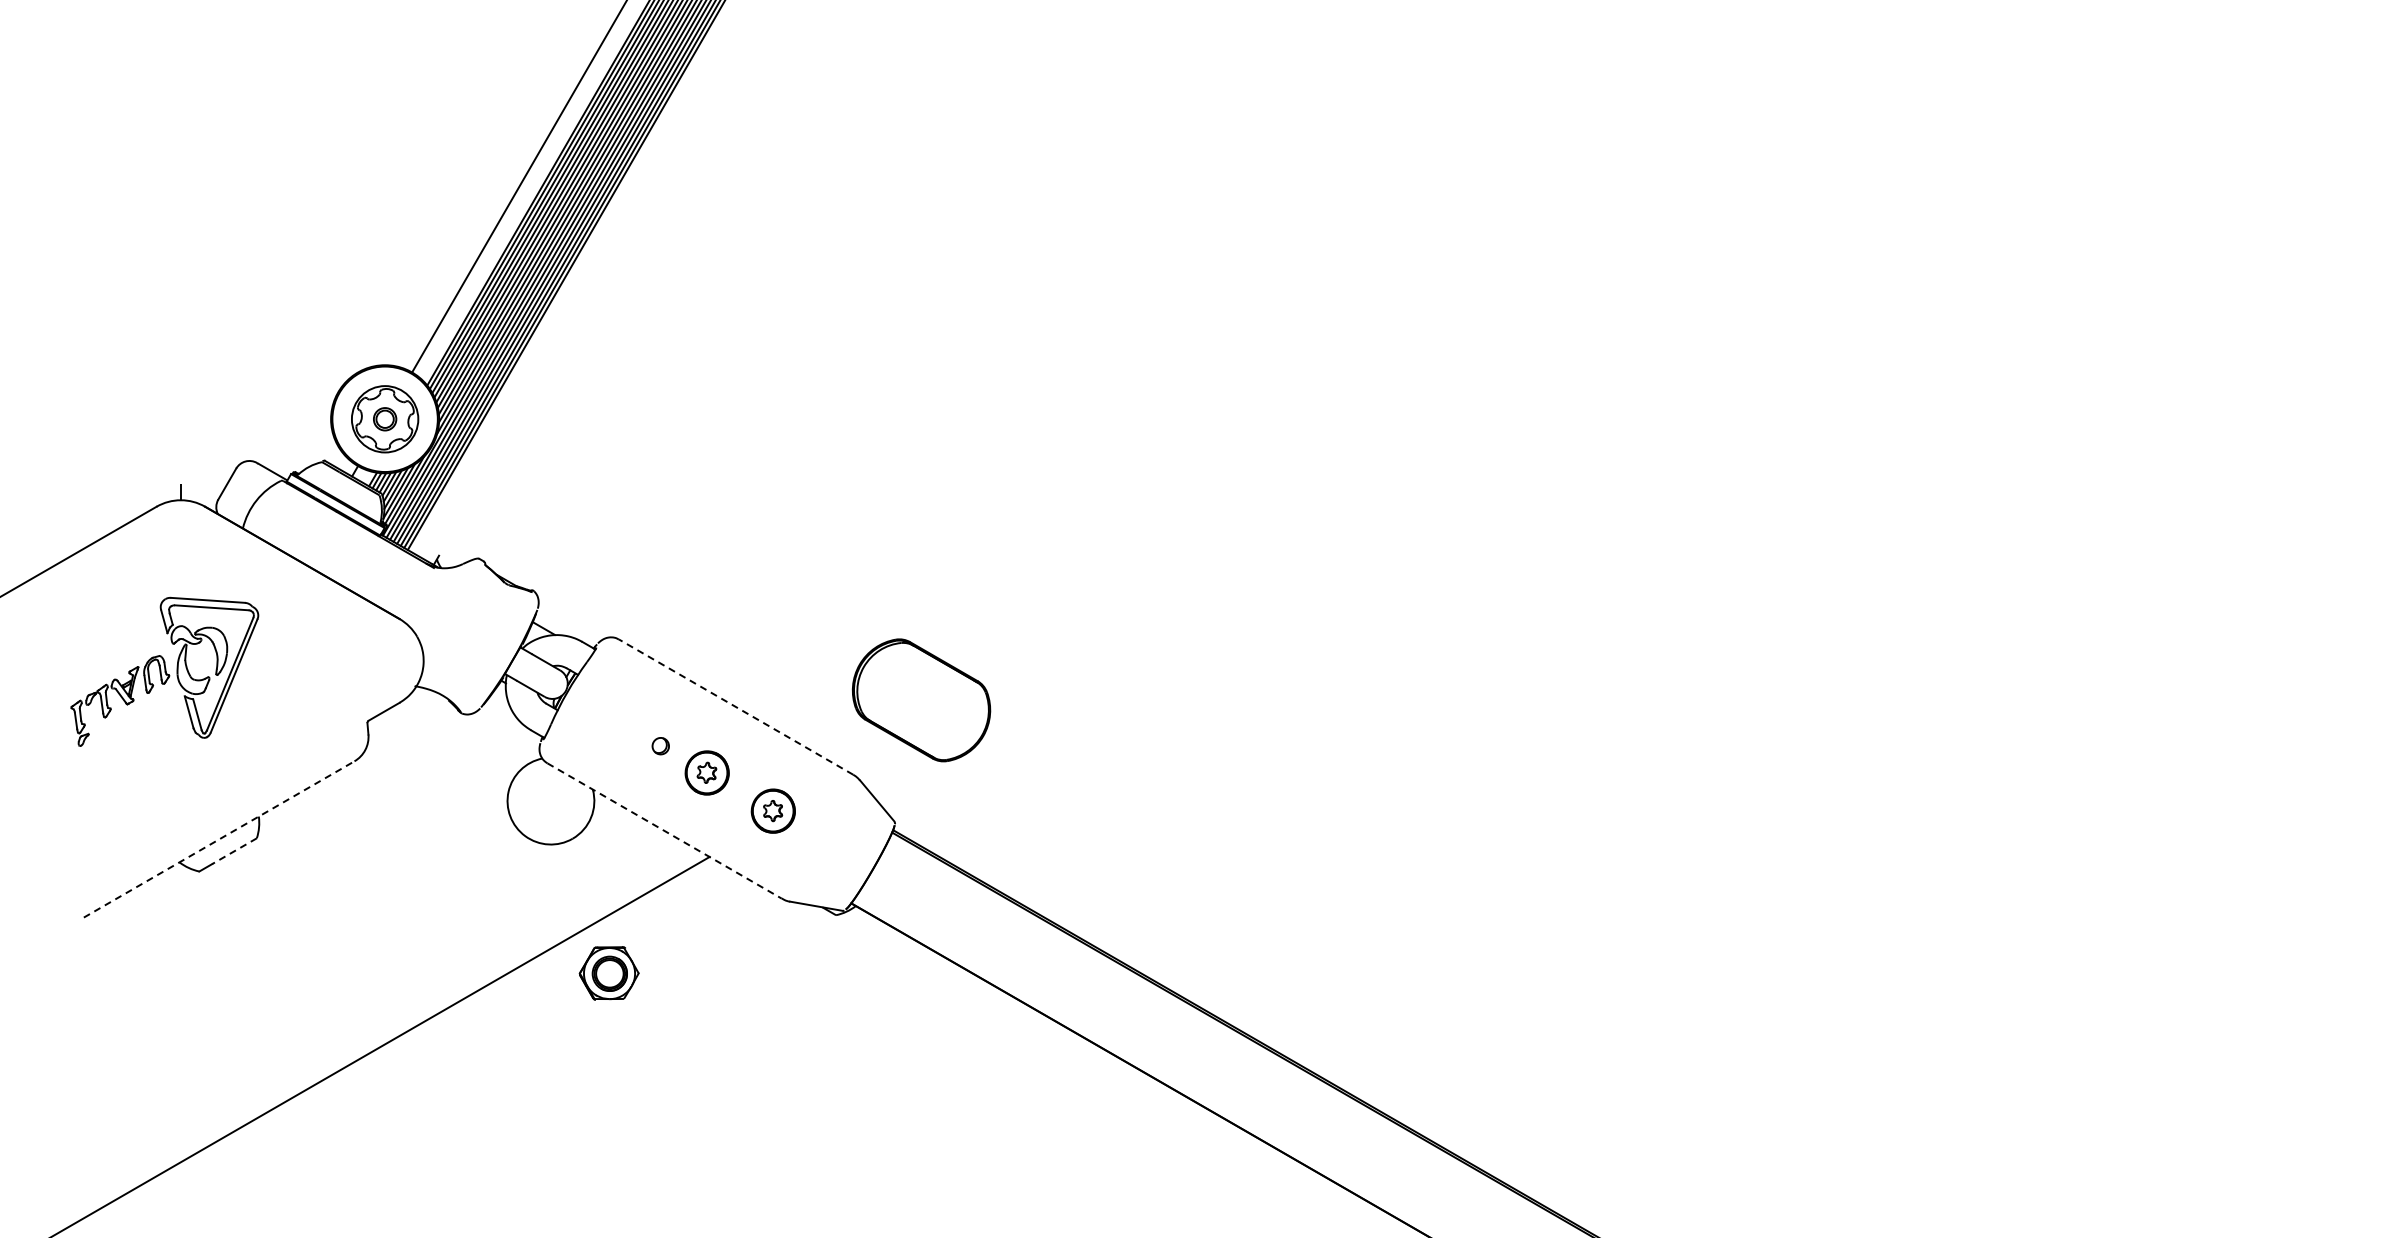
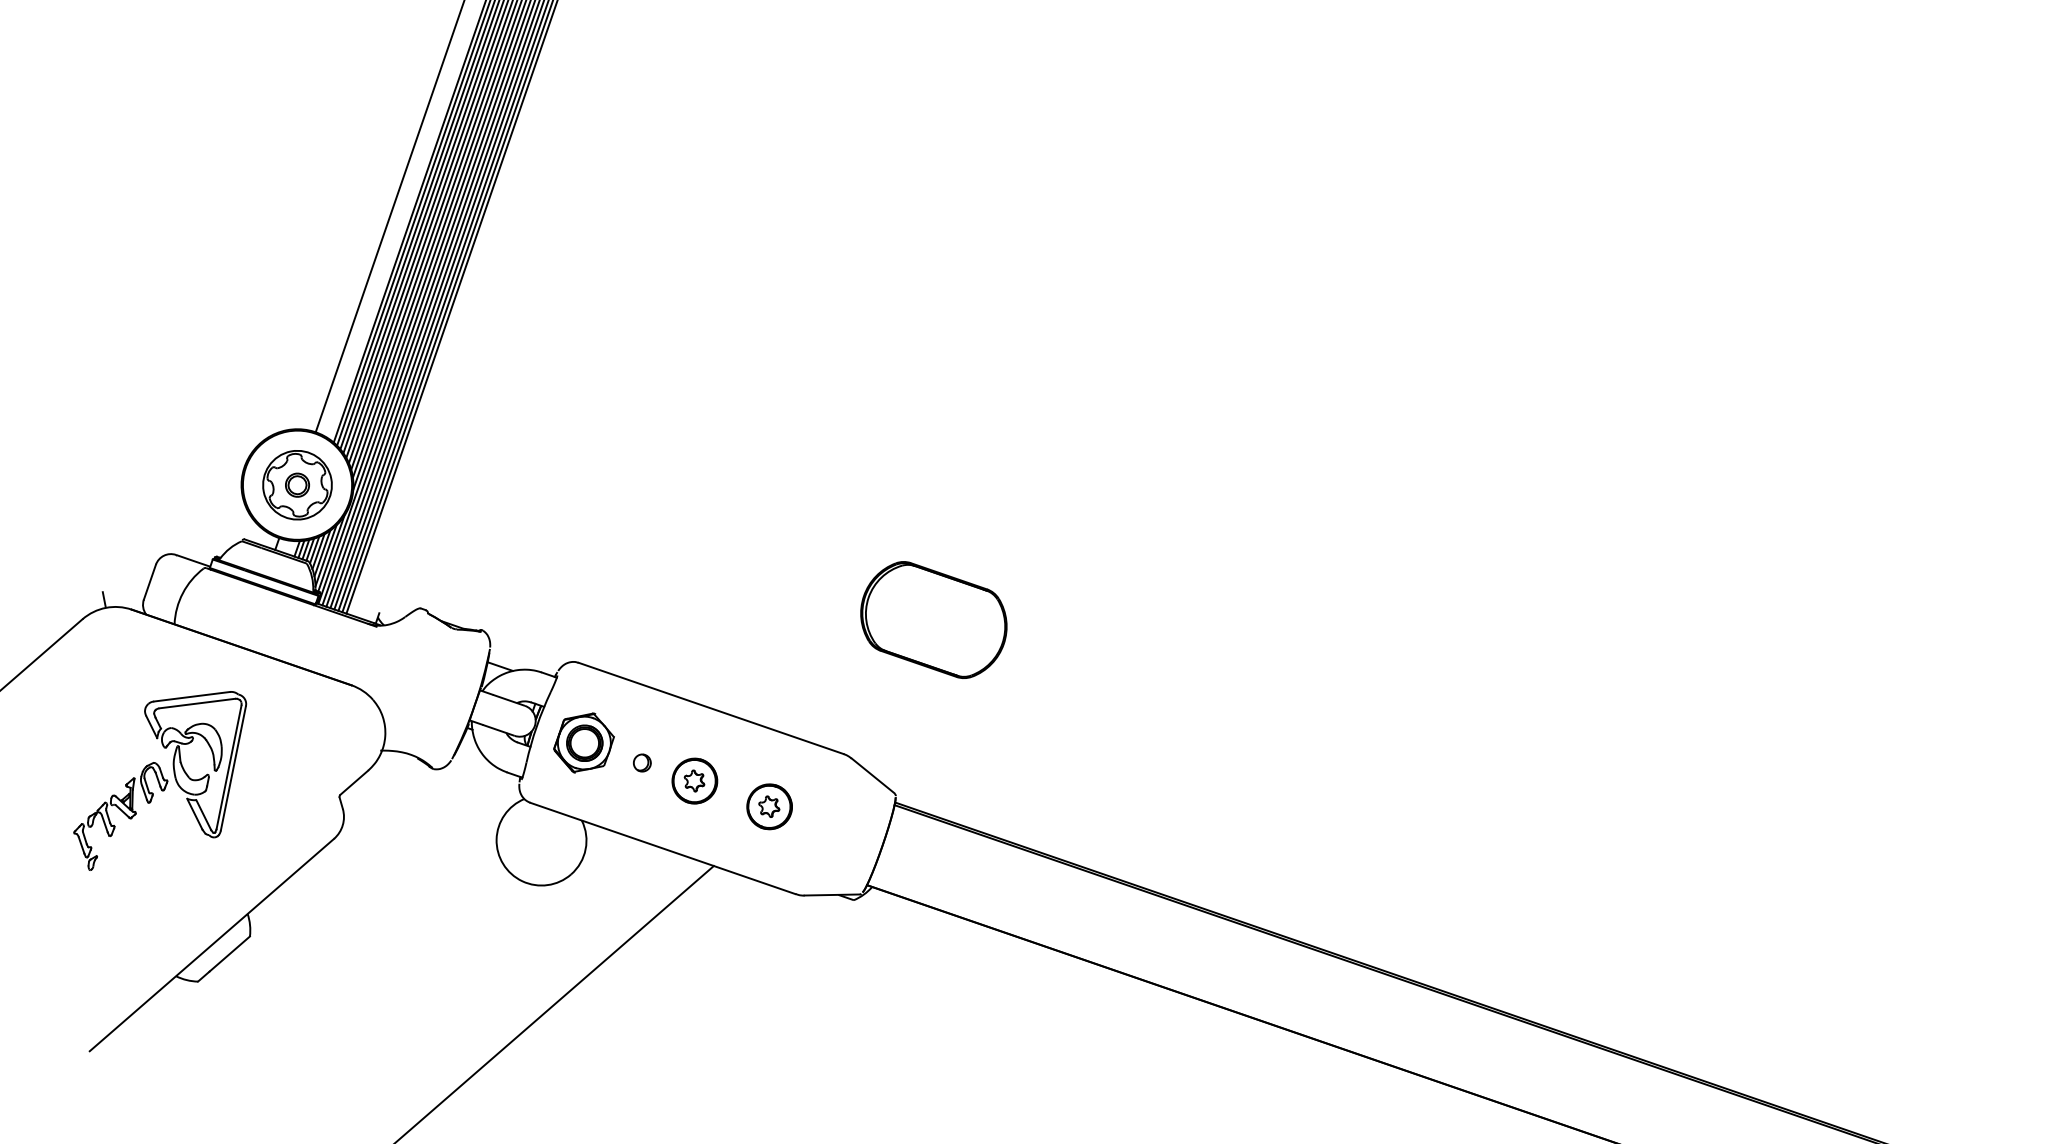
part: (164, 671) -> (161, 777), moved
part: (921, 700) -> (933, 620), moved
line: (735, 706) -> (710, 707), dashed -> solid
line: (665, 831) -> (663, 848), dashed -> solid
line: (219, 839) -> (212, 945), dashed -> solid
line: (234, 851) -> (229, 954), dashed -> solid
part: (608, 973) -> (583, 743), moved

